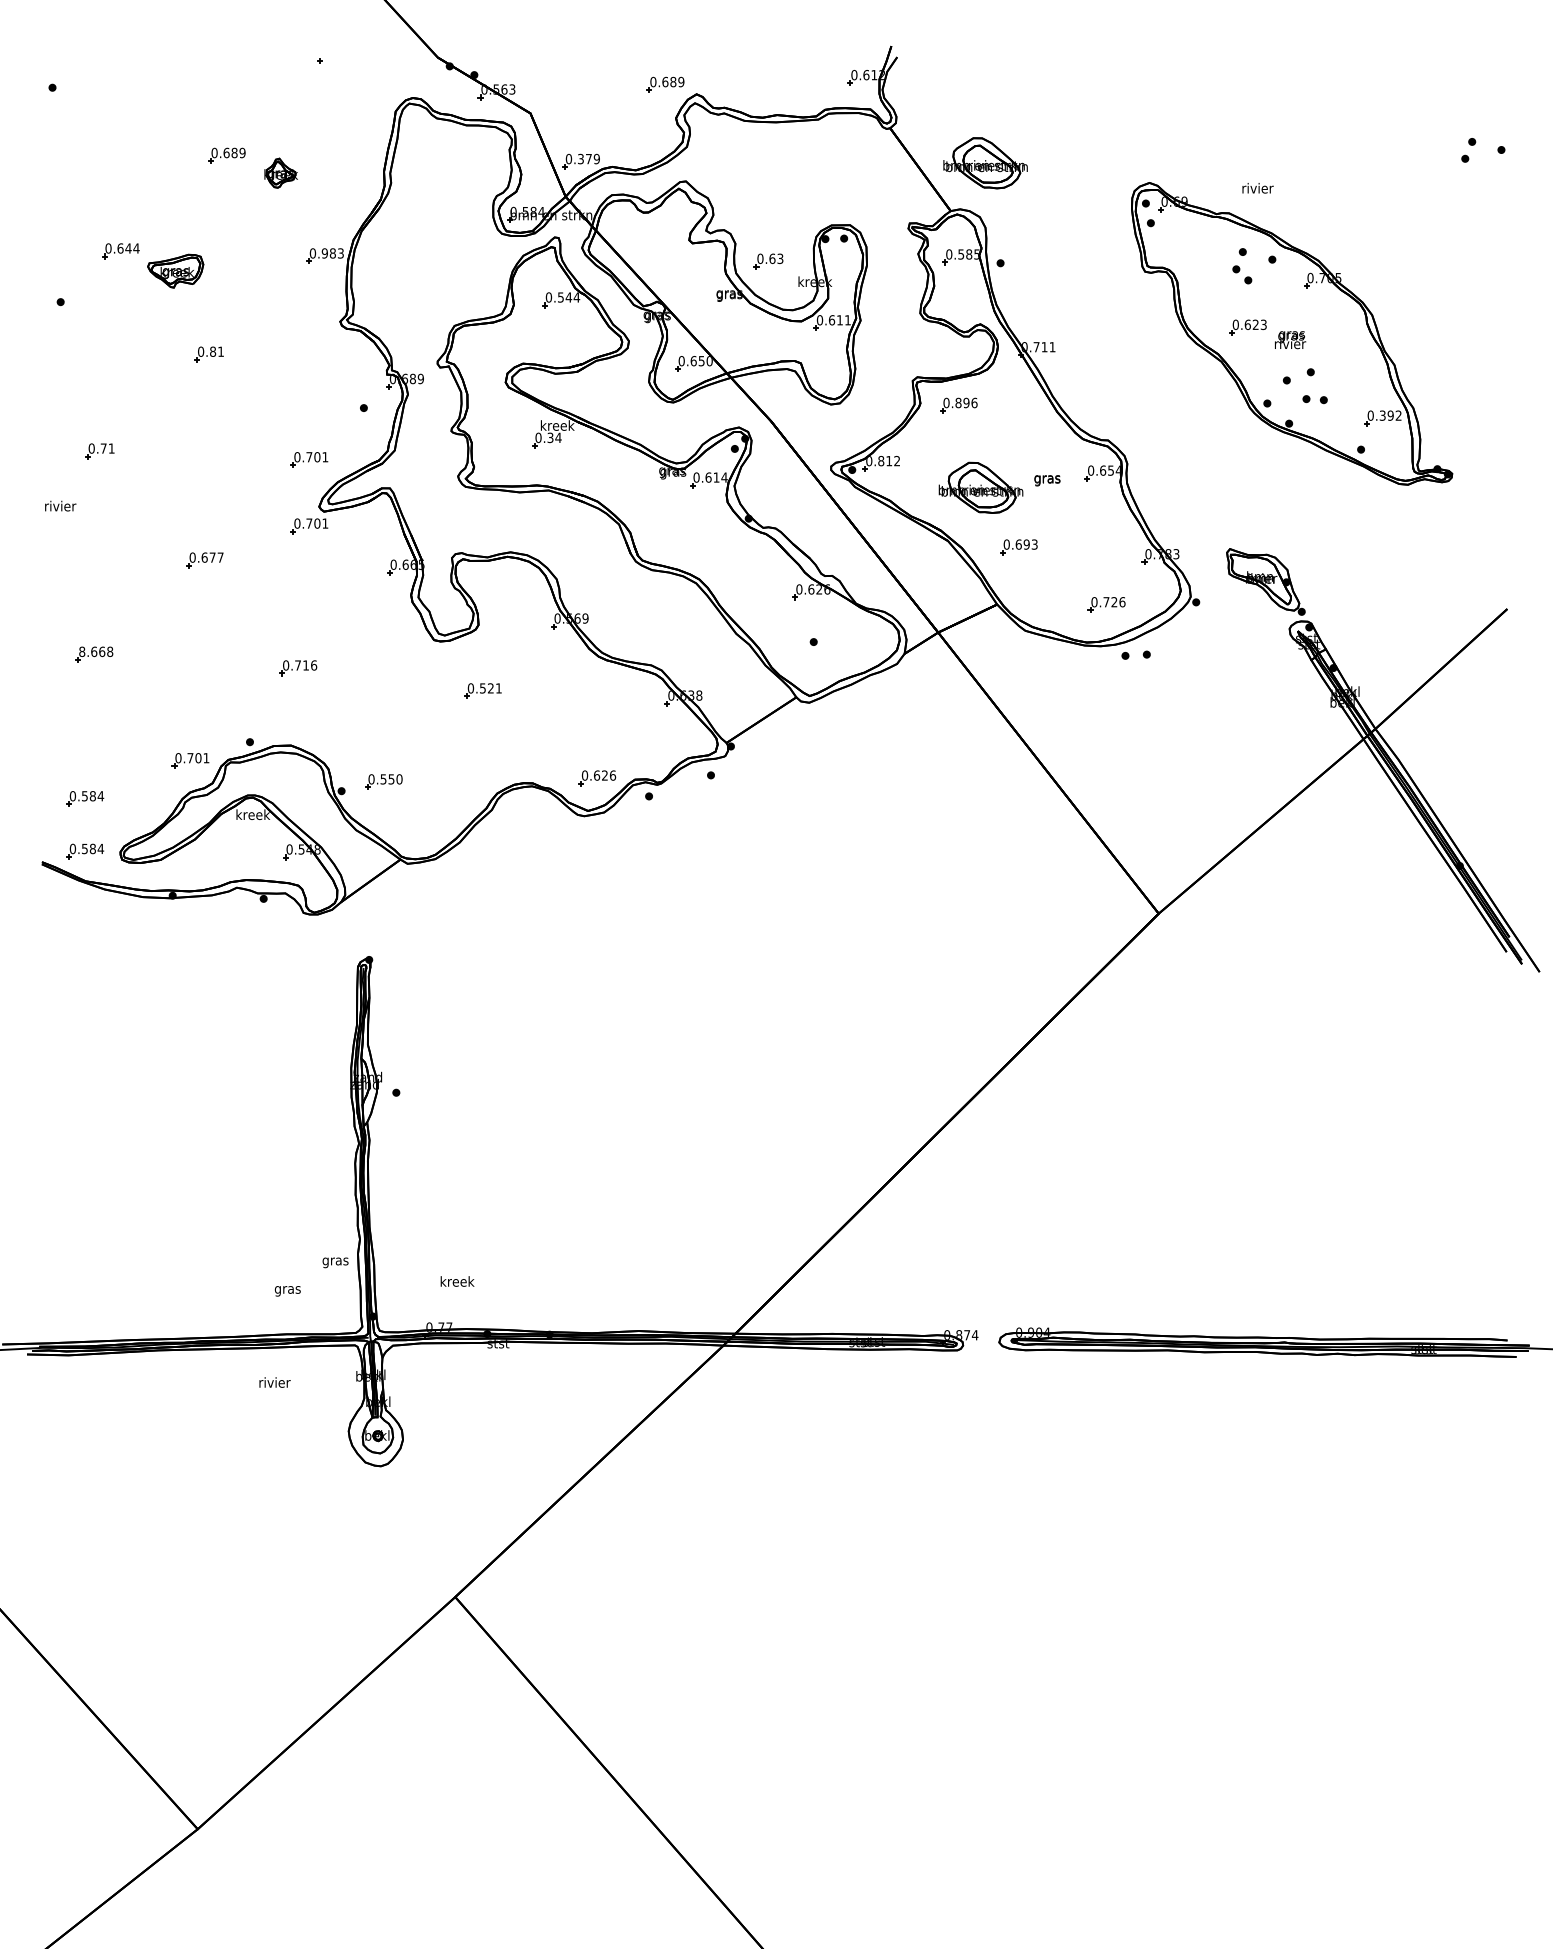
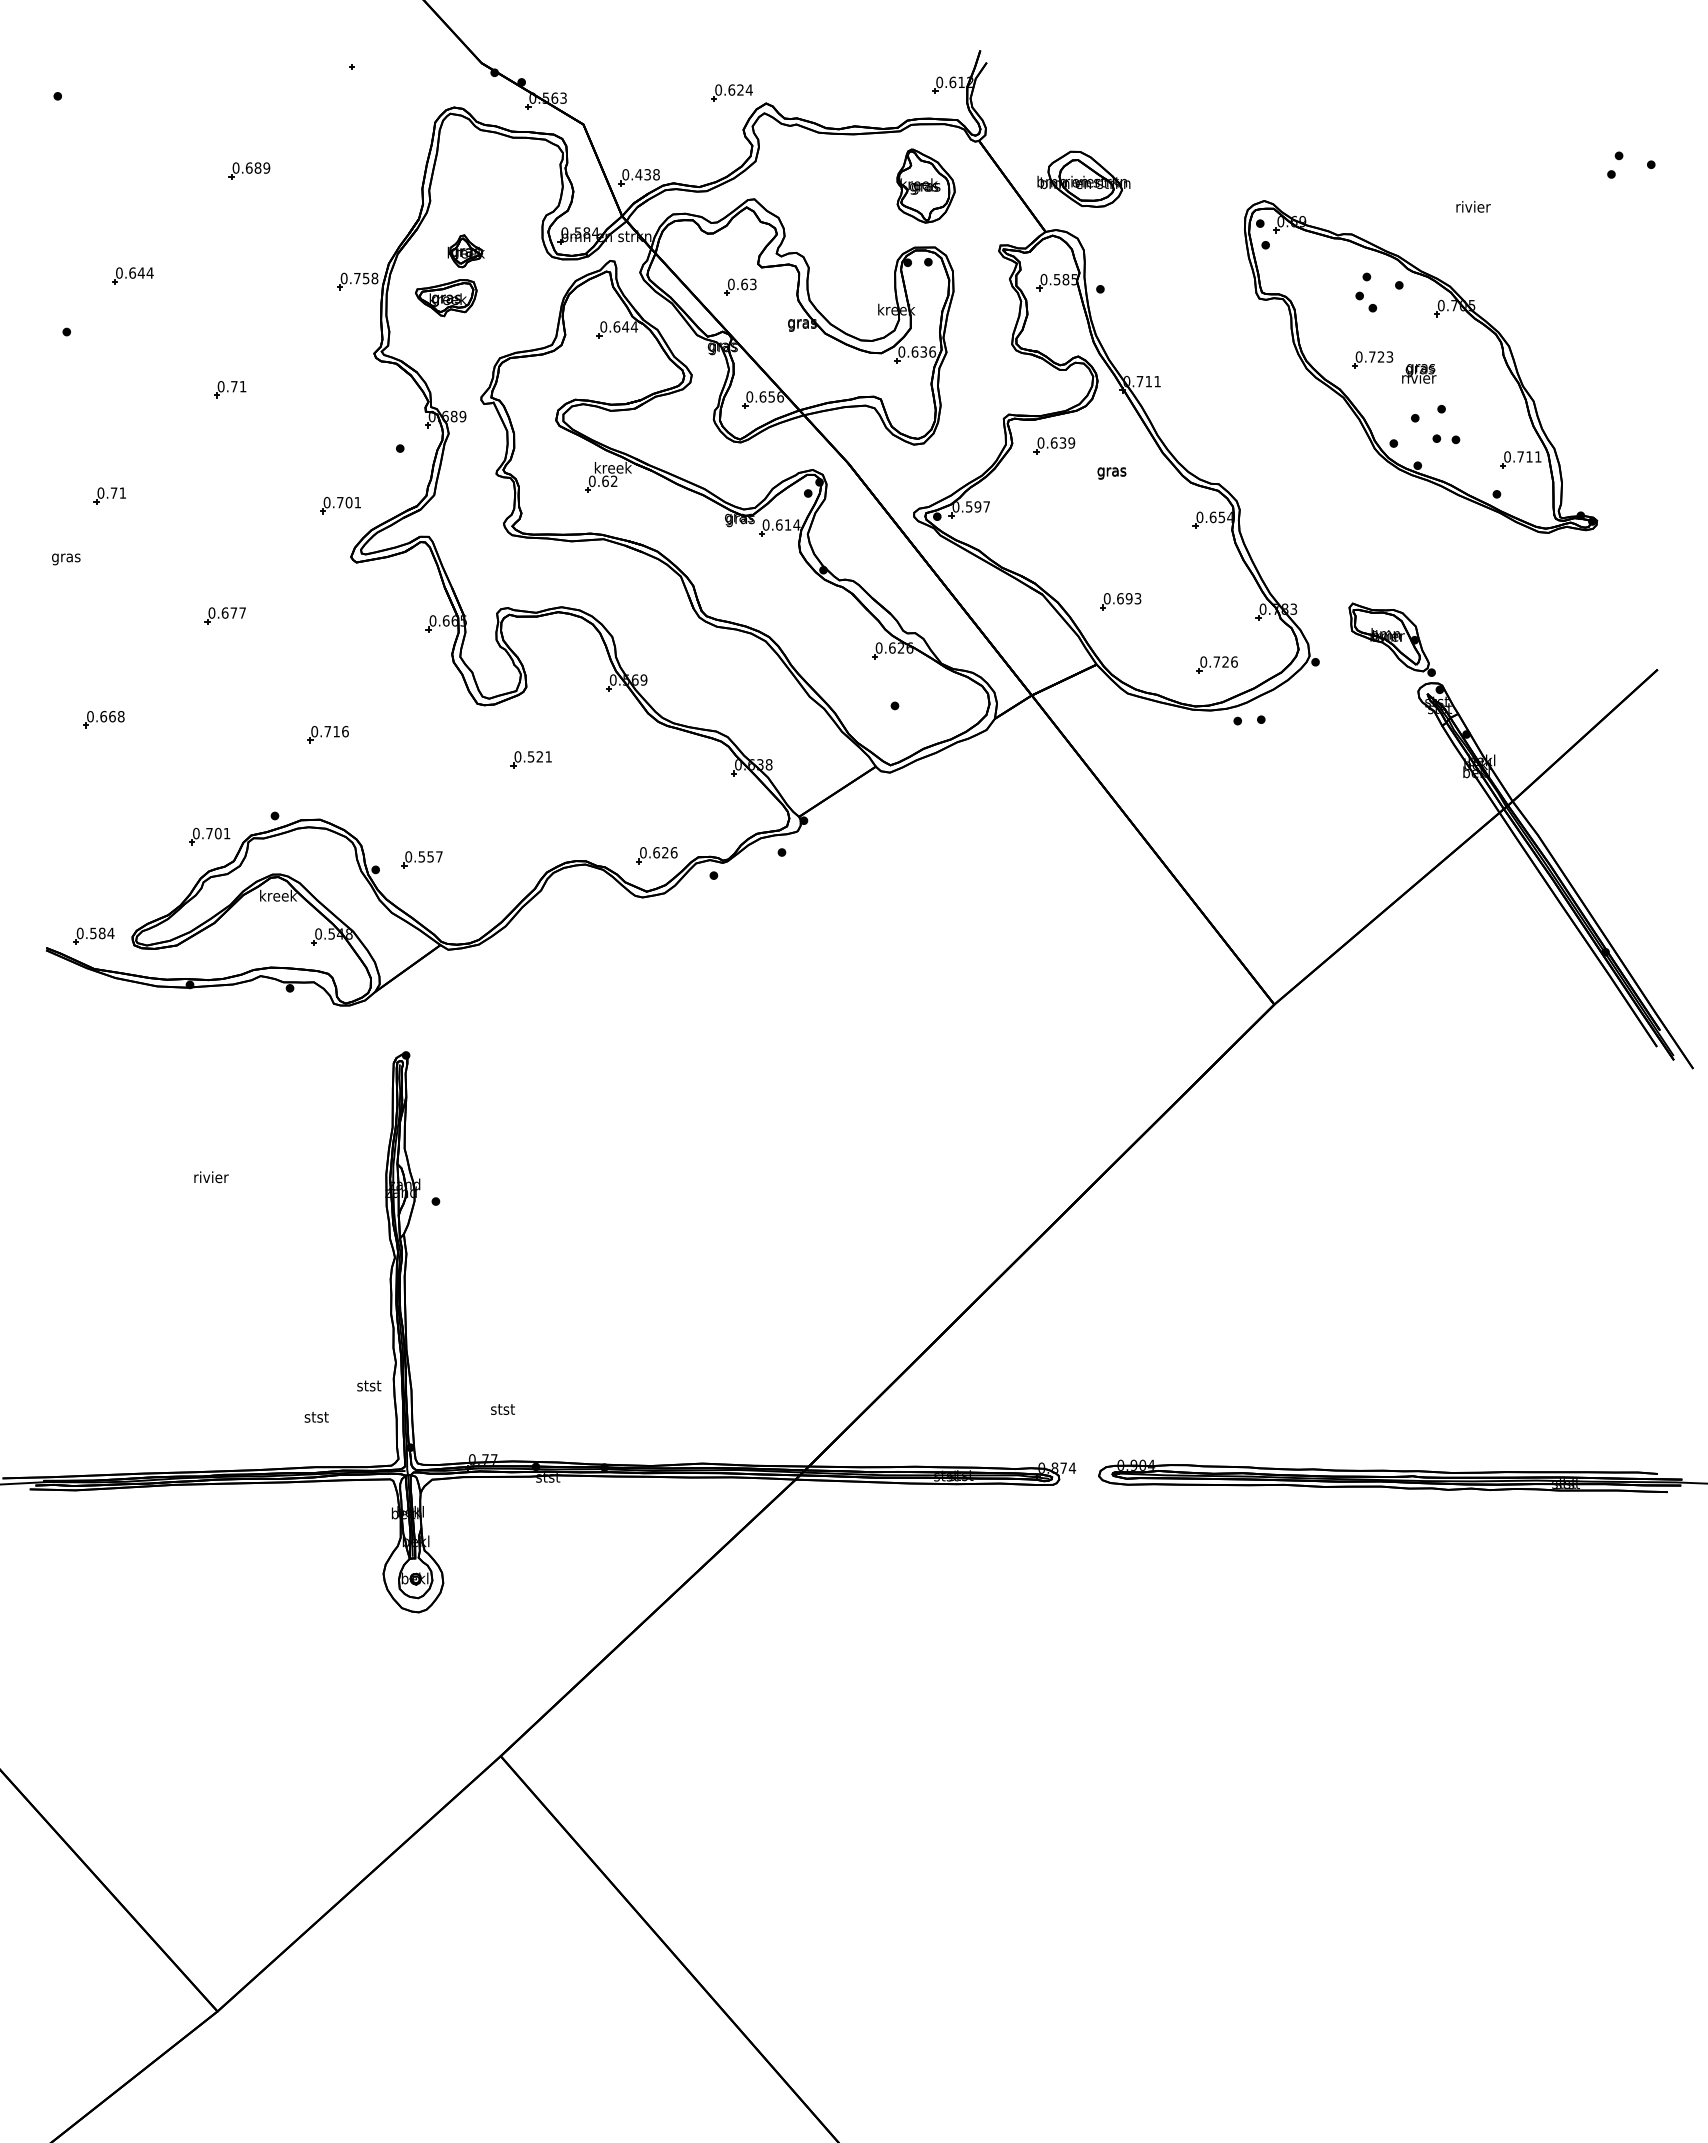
text: (676, 81) -> (744, 89), 0.689 -> 0.624
text: (588, 158) -> (647, 174), 0.379 -> 0.438
part: (841, 168) -> (925, 185), added
part: (280, 173) -> (465, 251), moved
text: (1257, 187) -> (1473, 206), moved
text: (333, 253) -> (366, 278), 0.983 -> 0.758
part: (768, 260) -> (740, 286), moved
part: (175, 271) -> (446, 298), moved
text: (560, 297) -> (616, 326), 0.544 -> 0.644
text: (844, 319) -> (928, 351), 0.611 -> 0.636
text: (1247, 324) -> (1372, 356), 0.623 -> 0.723
text: (213, 351) -> (234, 386), 0.81 -> 0.71
text: (709, 360) -> (780, 396), 0.650 -> 0.656
text: (966, 402) -> (1062, 442), 0.896 -> 0.639
text: (1390, 415) -> (1529, 456), 0.392 -> 0.711
text: (554, 438) -> (609, 481), 0.34 -> 0.62
text: (888, 460) -> (977, 506), 0.812 -> 0.597
text: (1047, 480) -> (1111, 473), moved
part: (980, 487) -> (1078, 535), removed
text: (60, 507) -> (66, 557), rivier -> gras
part: (309, 526) -> (340, 578), removed
text: (82, 651) -> (90, 716), 8.668 -> 0.668
text: (399, 779) -> (439, 856), 0.550 -> 0.557
part: (84, 798) -> (93, 877), removed
text: (335, 1261) -> (368, 1387), gras -> stst
text: (456, 1280) -> (502, 1408), kreek -> stst
text: (287, 1290) -> (316, 1418), gras -> stst
text: (275, 1382) -> (211, 1177), moved

